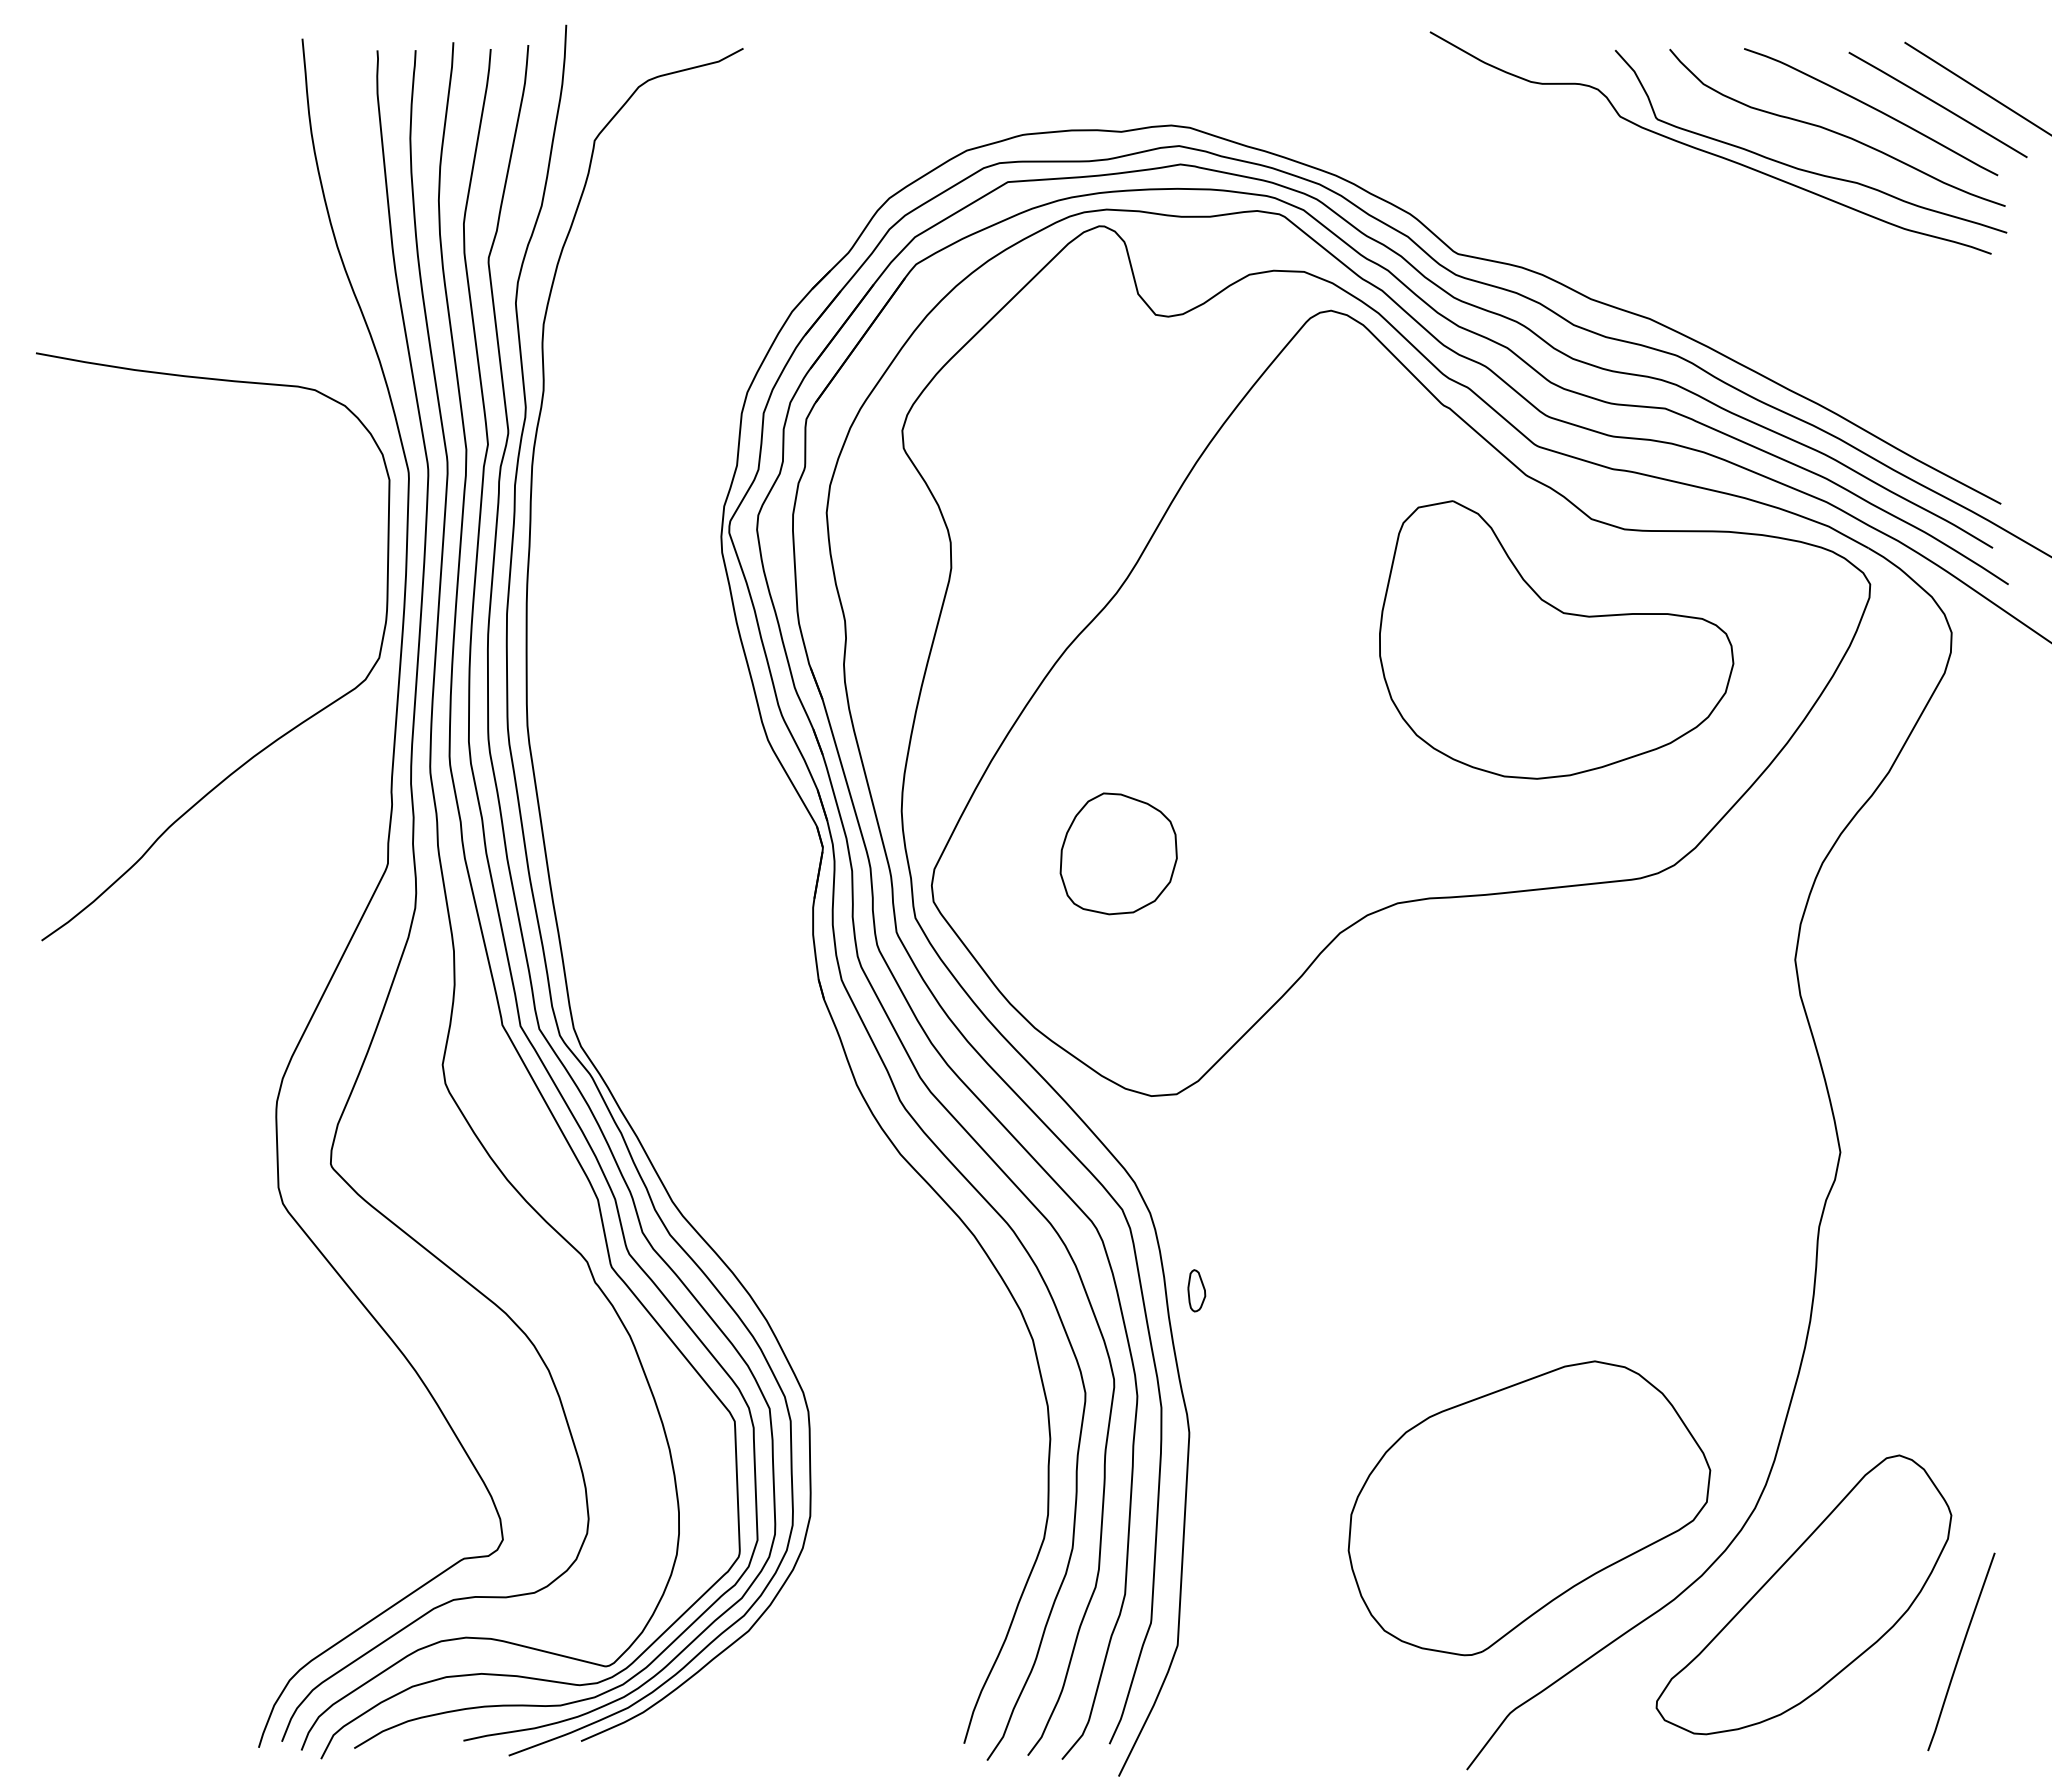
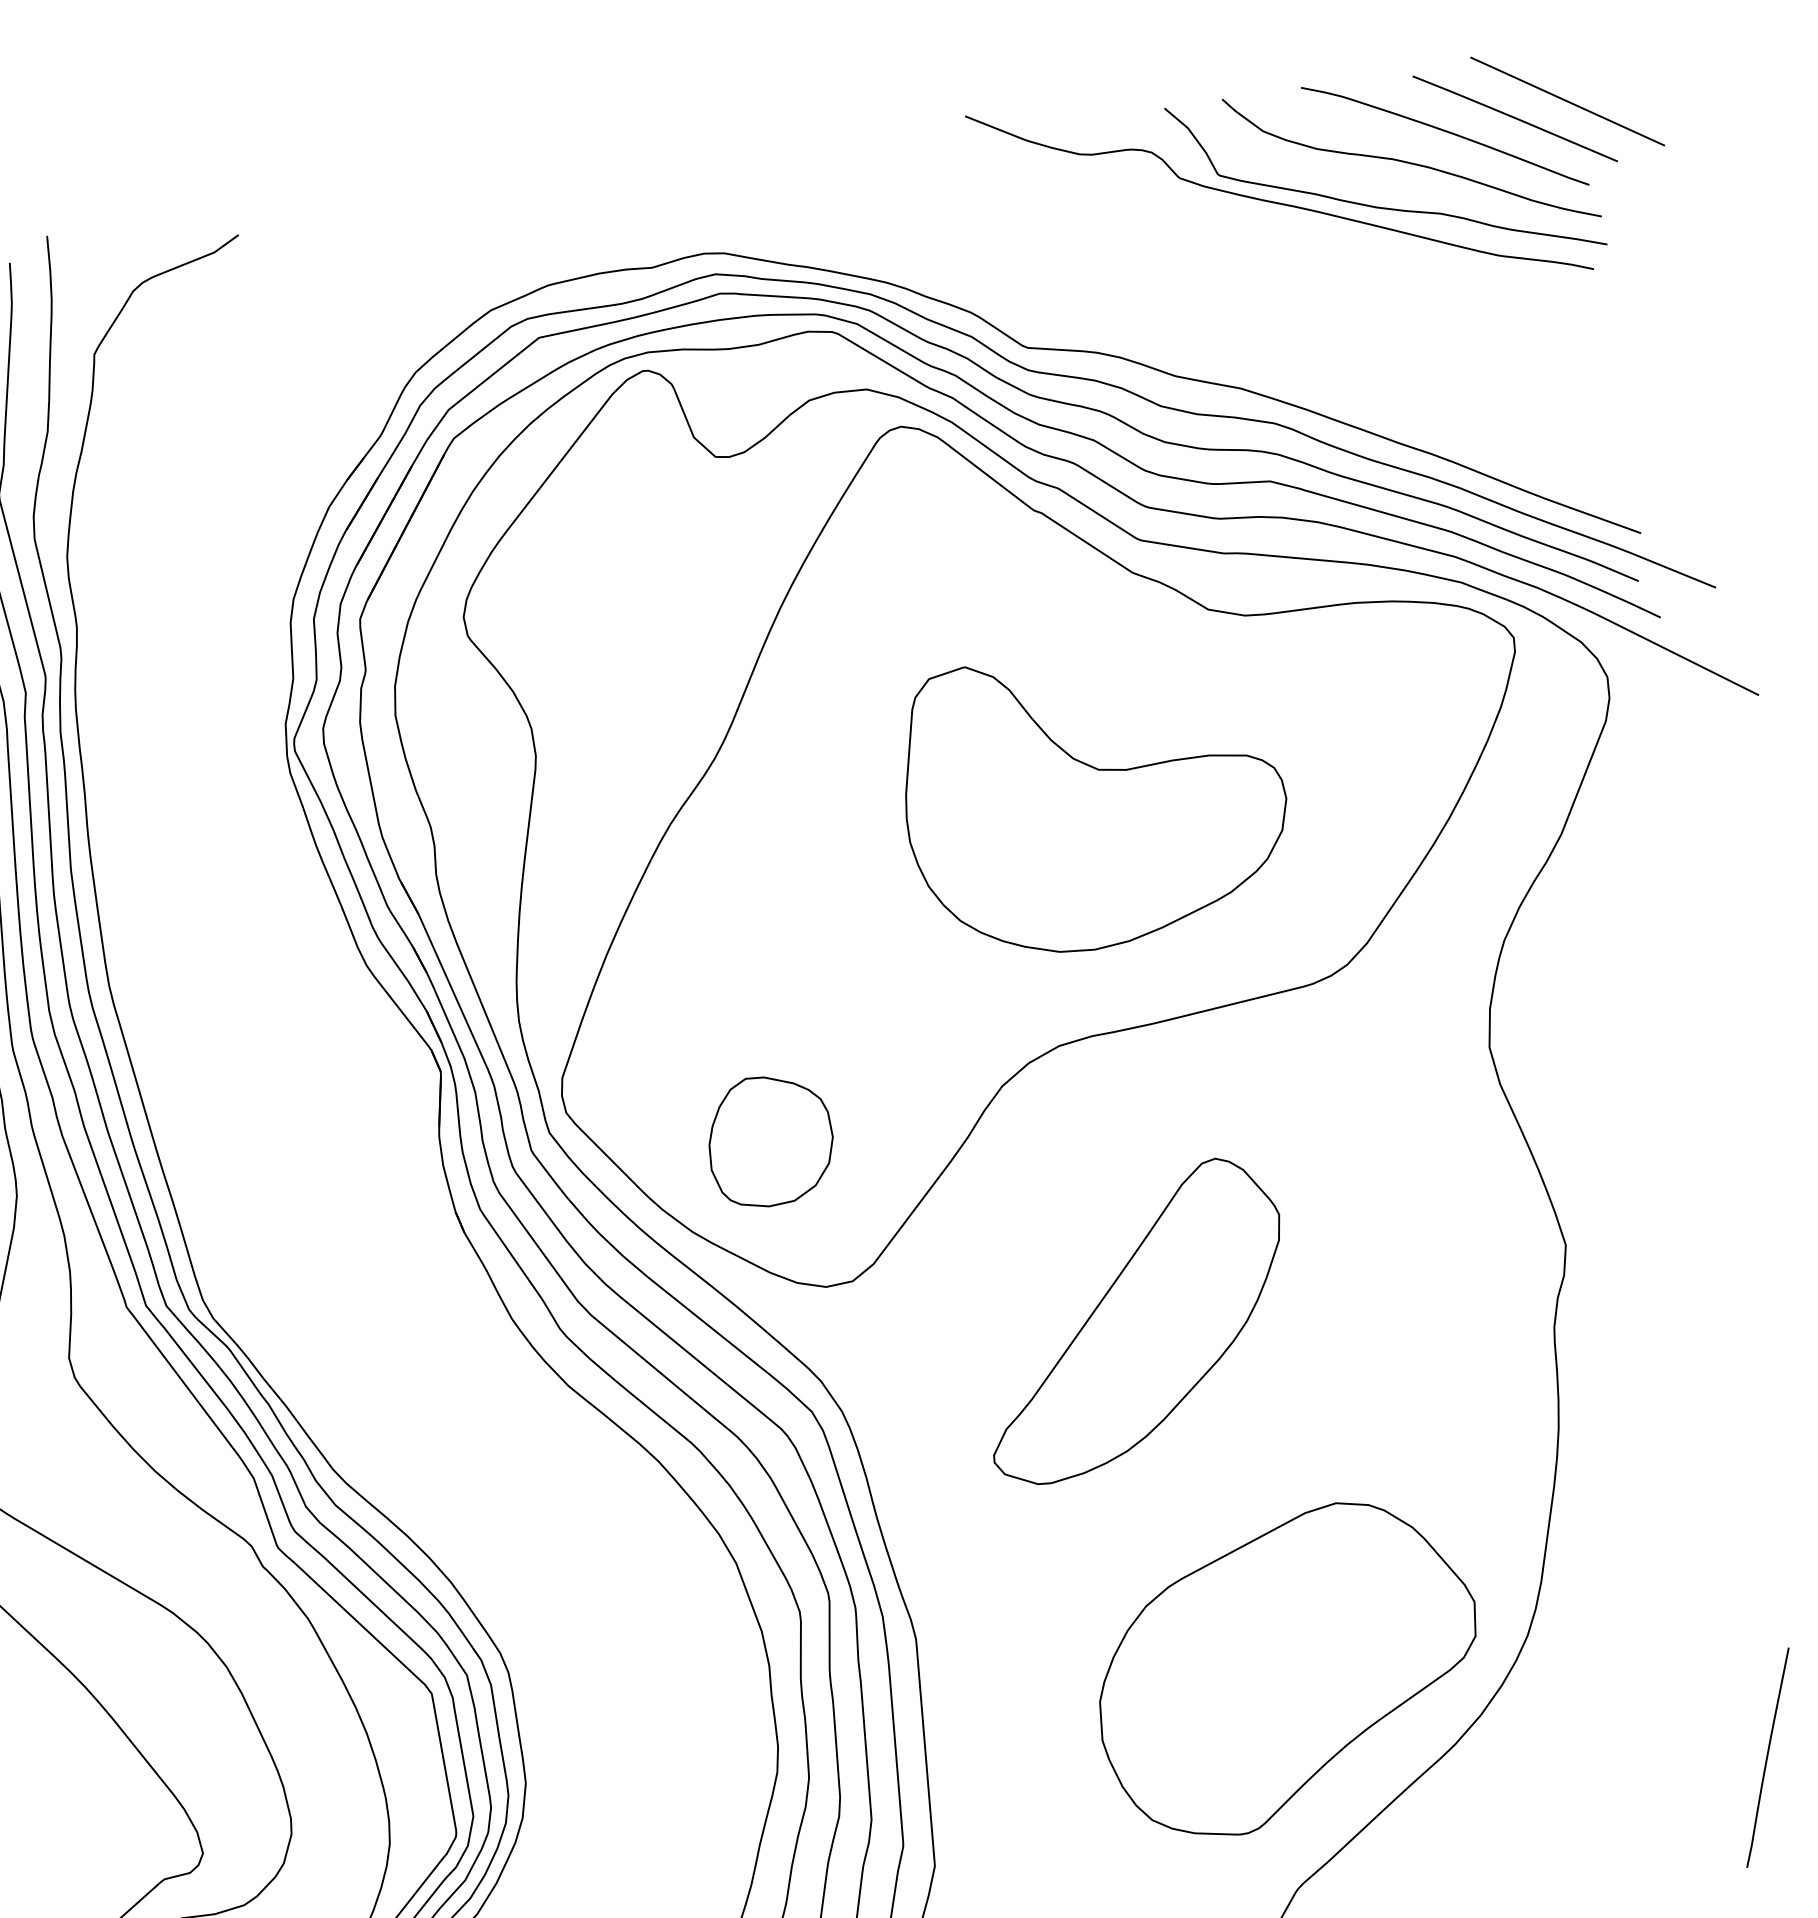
part: (1556, 639) -> (1094, 798), moved
part: (1118, 853) -> (770, 1140), moved
part: (1196, 1290) -> (902, 1486), removed
part: (1803, 1594) -> (1133, 1320), moved

